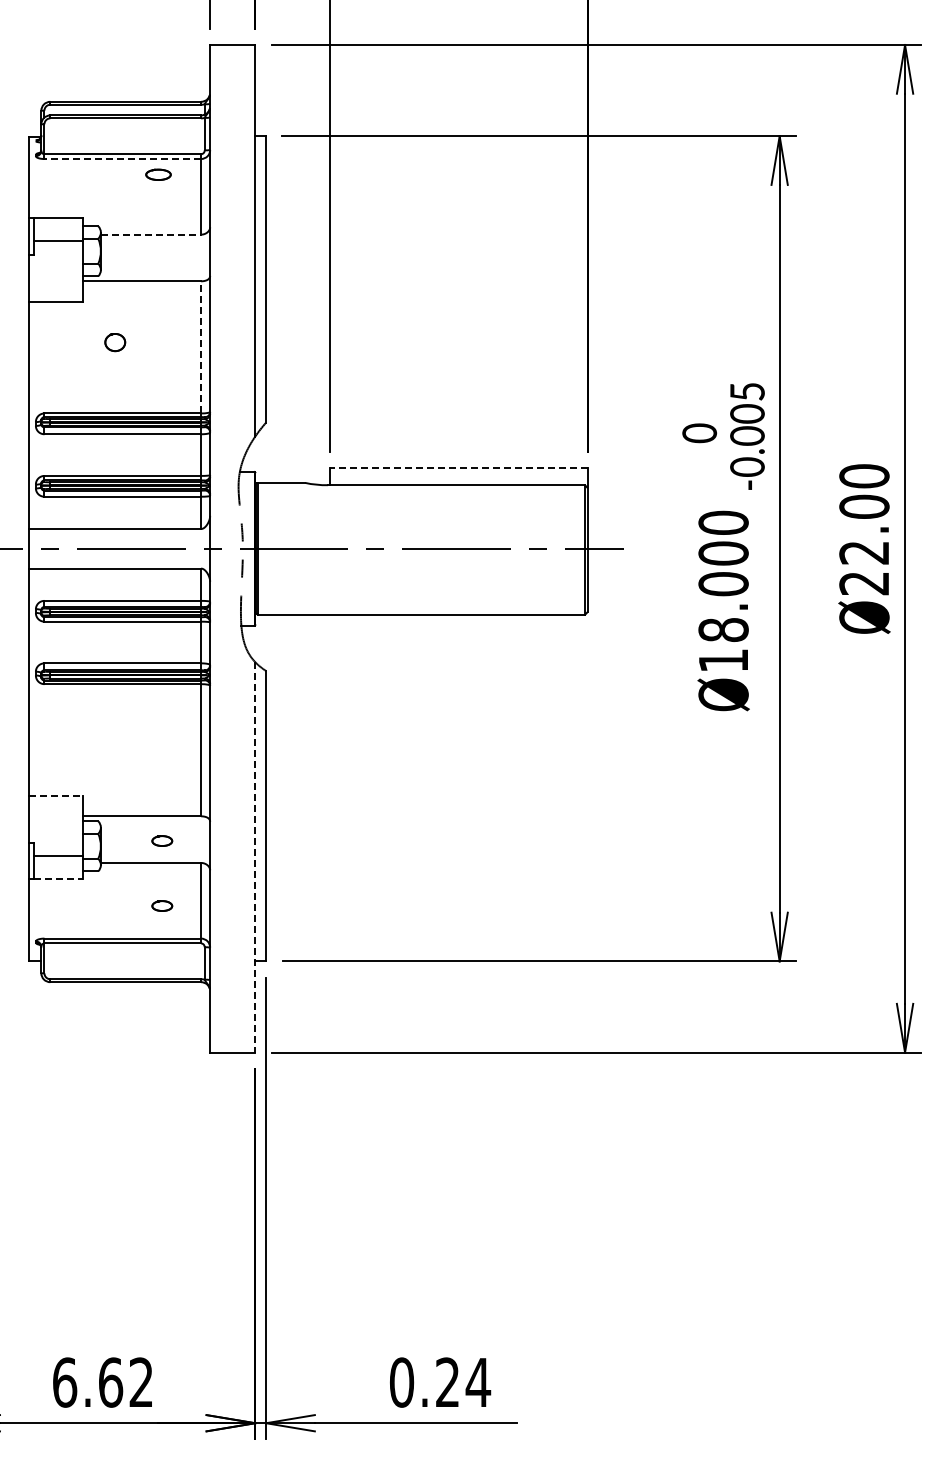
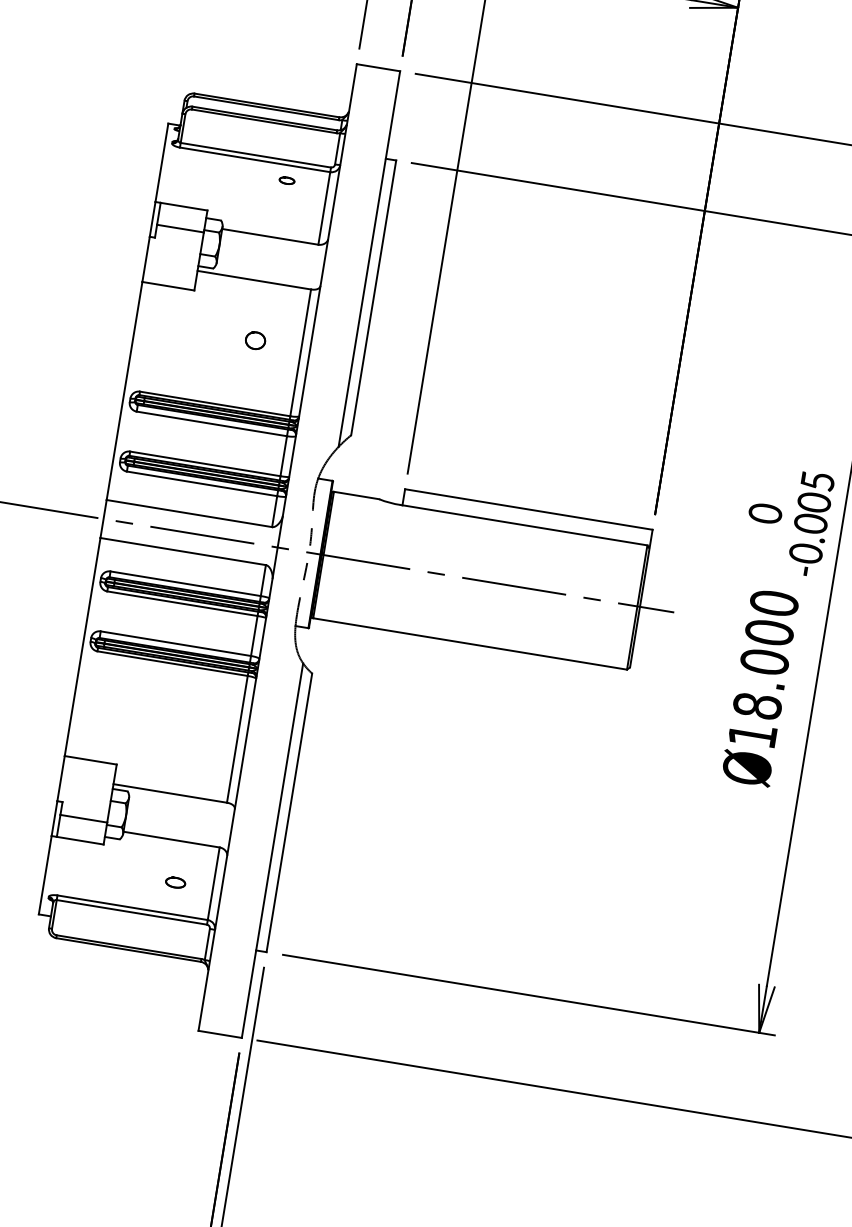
line: (122, 159) -> (254, 160), dashed -> solid
part: (158, 174) -> (286, 180), size x0.62
line: (151, 234) -> (270, 236), dashed -> solid
part: (115, 342) -> (255, 340), moved
line: (201, 346) -> (301, 352), dashed -> solid
line: (458, 468) -> (528, 509), dashed -> solid
line: (56, 795) -> (91, 760), dashed -> solid
part: (162, 840) -> (186, 819), removed
line: (255, 857) -> (272, 850), dashed -> solid
line: (58, 879) -> (80, 840), dashed -> solid

